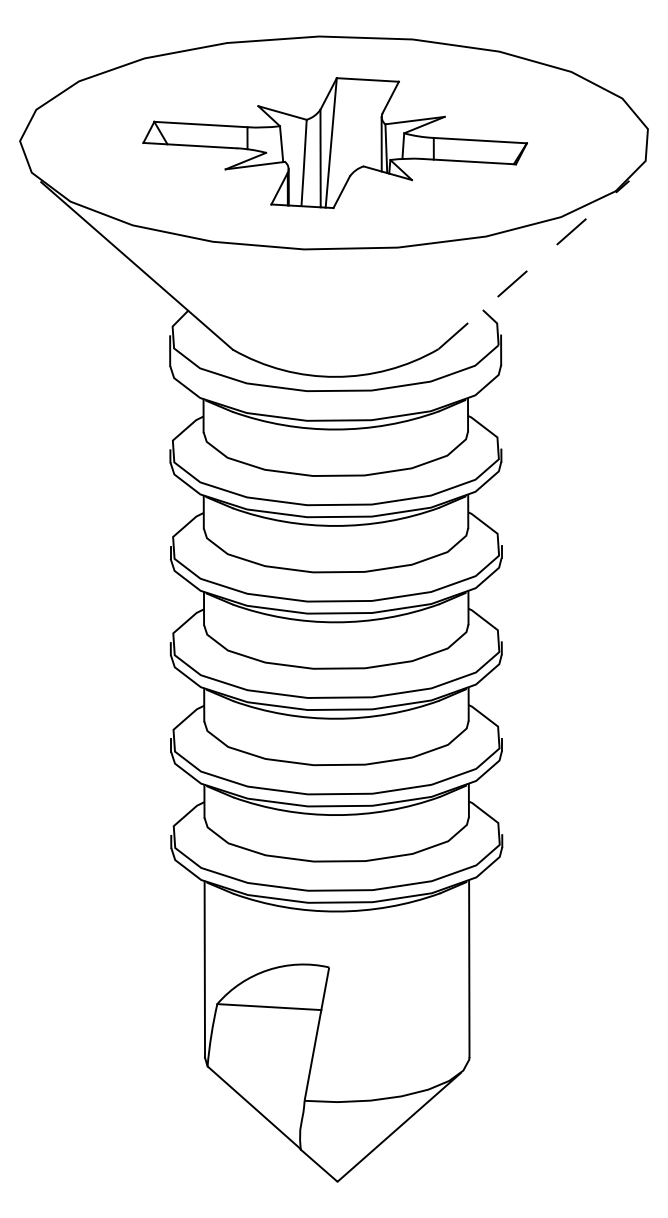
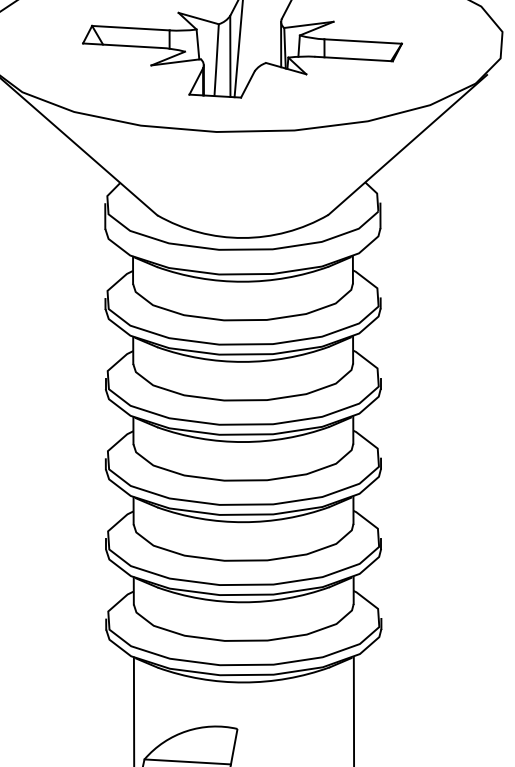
line: (534, 264) -> (408, 144), dashed -> solid

